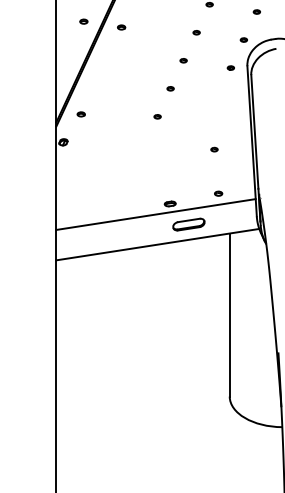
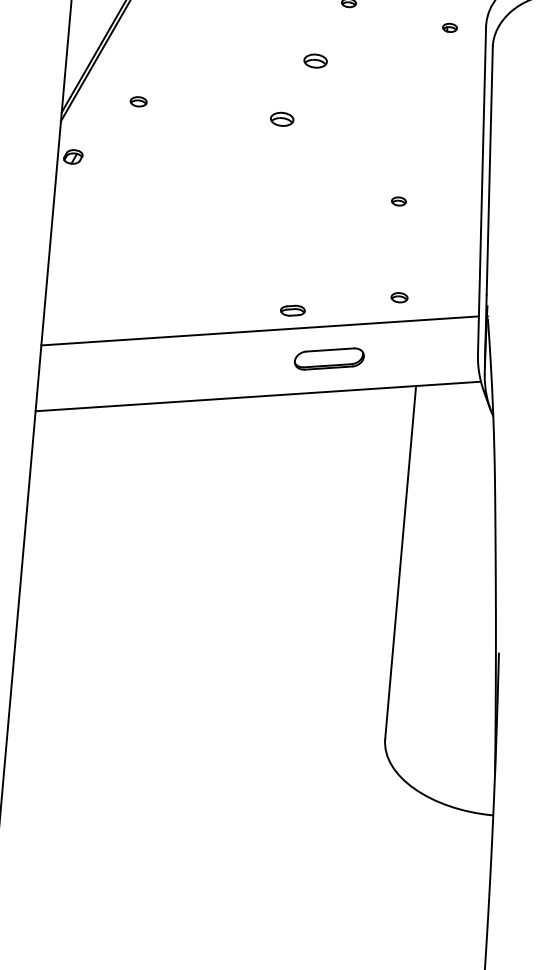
part: (170, 88) -> (315, 60), size x1.6
part: (80, 114) -> (137, 101), moved
part: (157, 116) -> (281, 118), size x1.6

